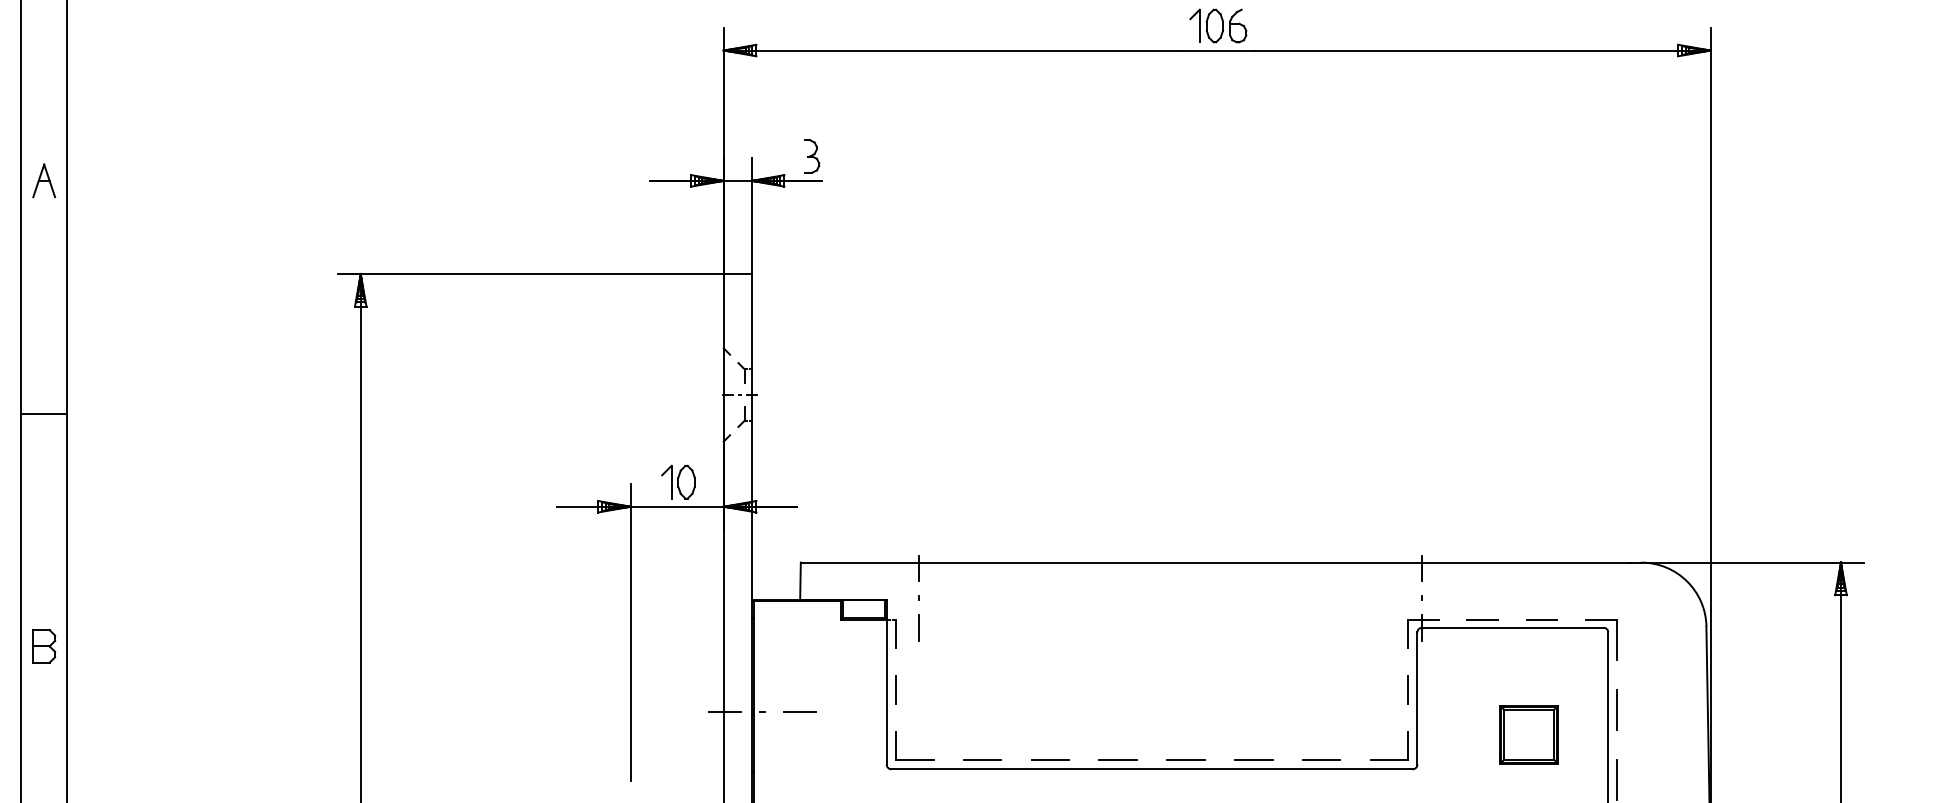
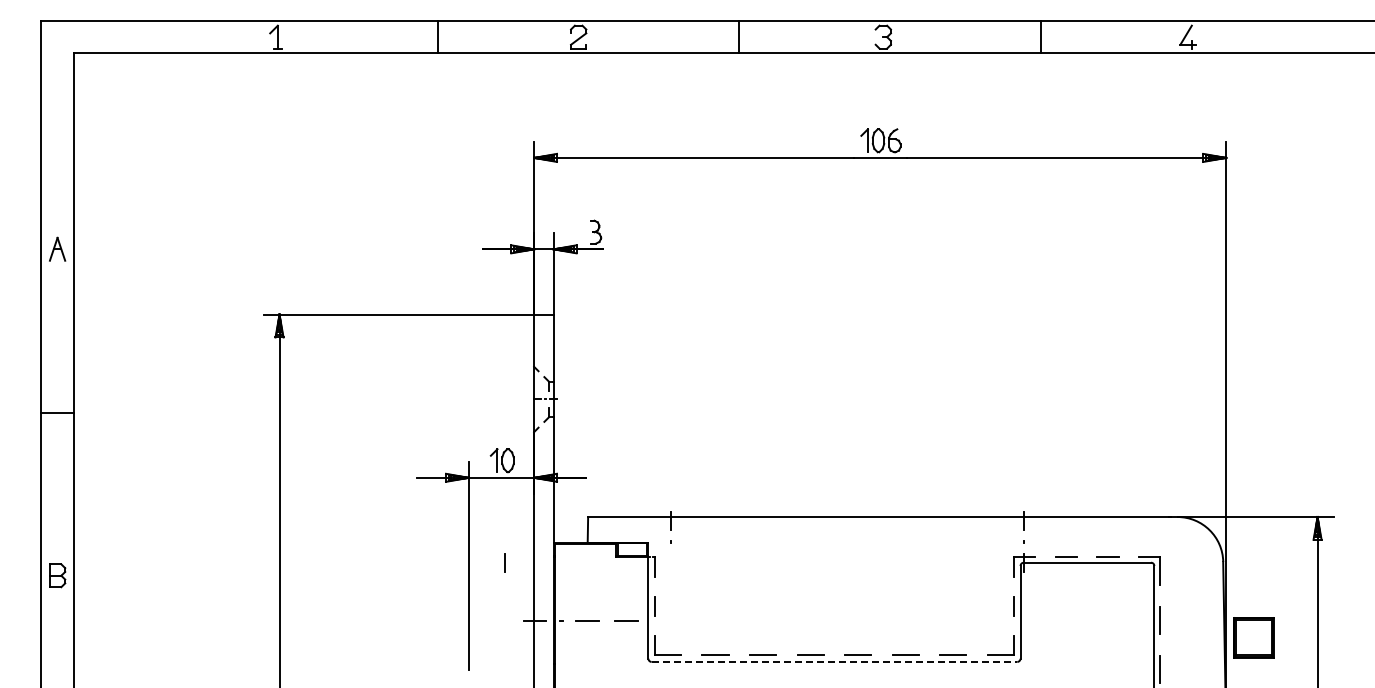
line: (918, 627) -> (504, 562), moved
line: (855, 710) -> (626, 620), added
part: (1528, 734) -> (1253, 637), moved
line: (1152, 768) -> (834, 661), solid -> dashed

